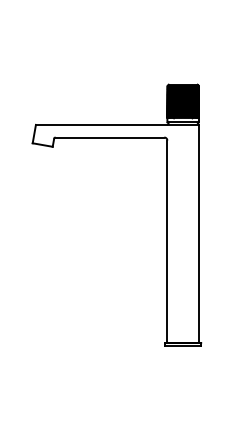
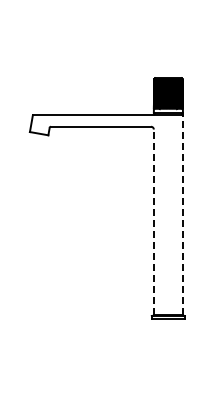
line: (198, 232) -> (182, 214), solid -> dashed
line: (166, 241) -> (153, 222), solid -> dashed

